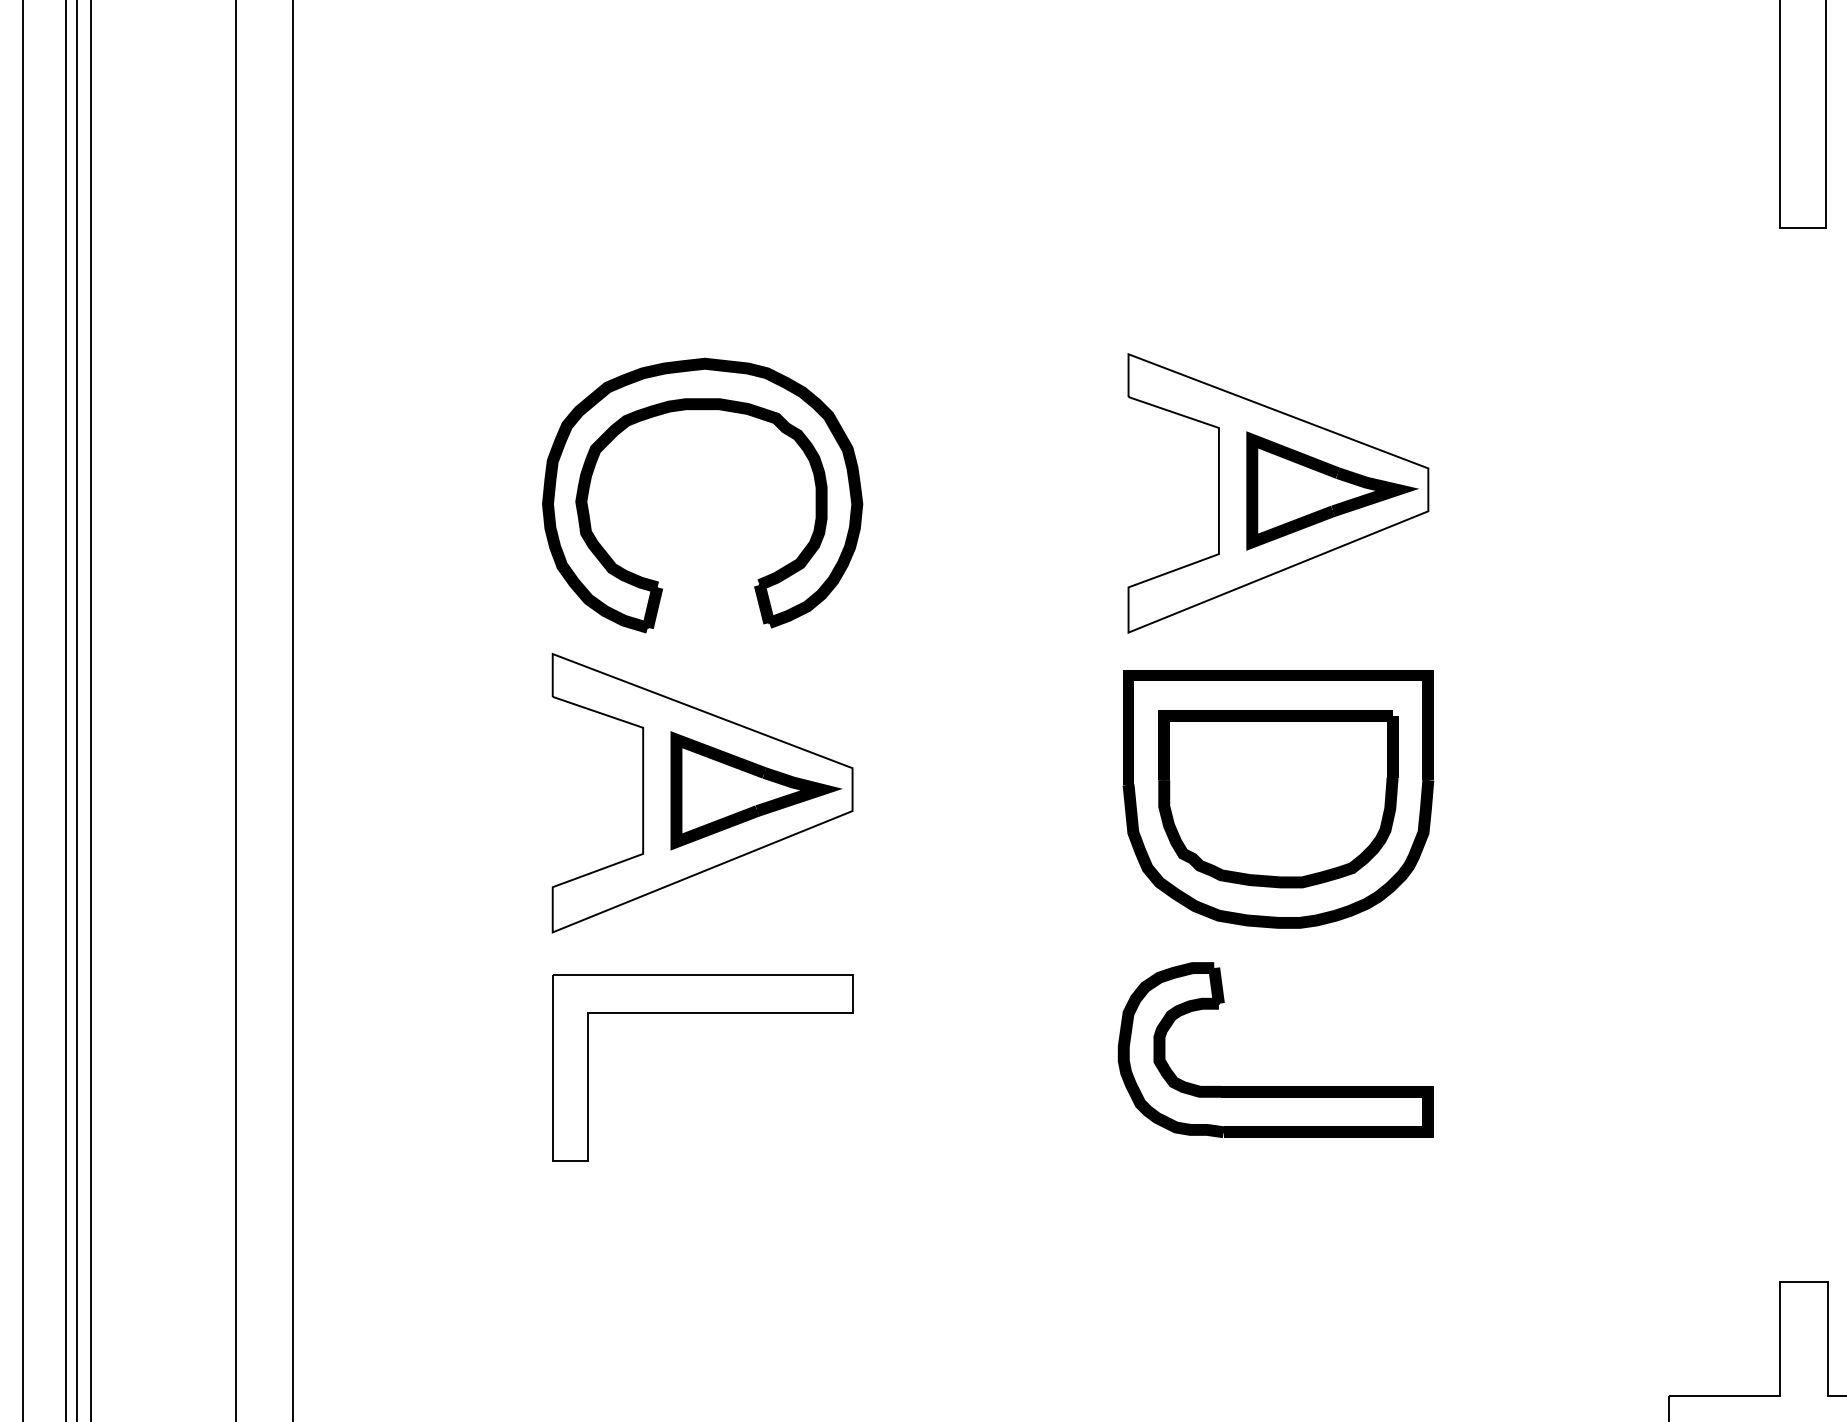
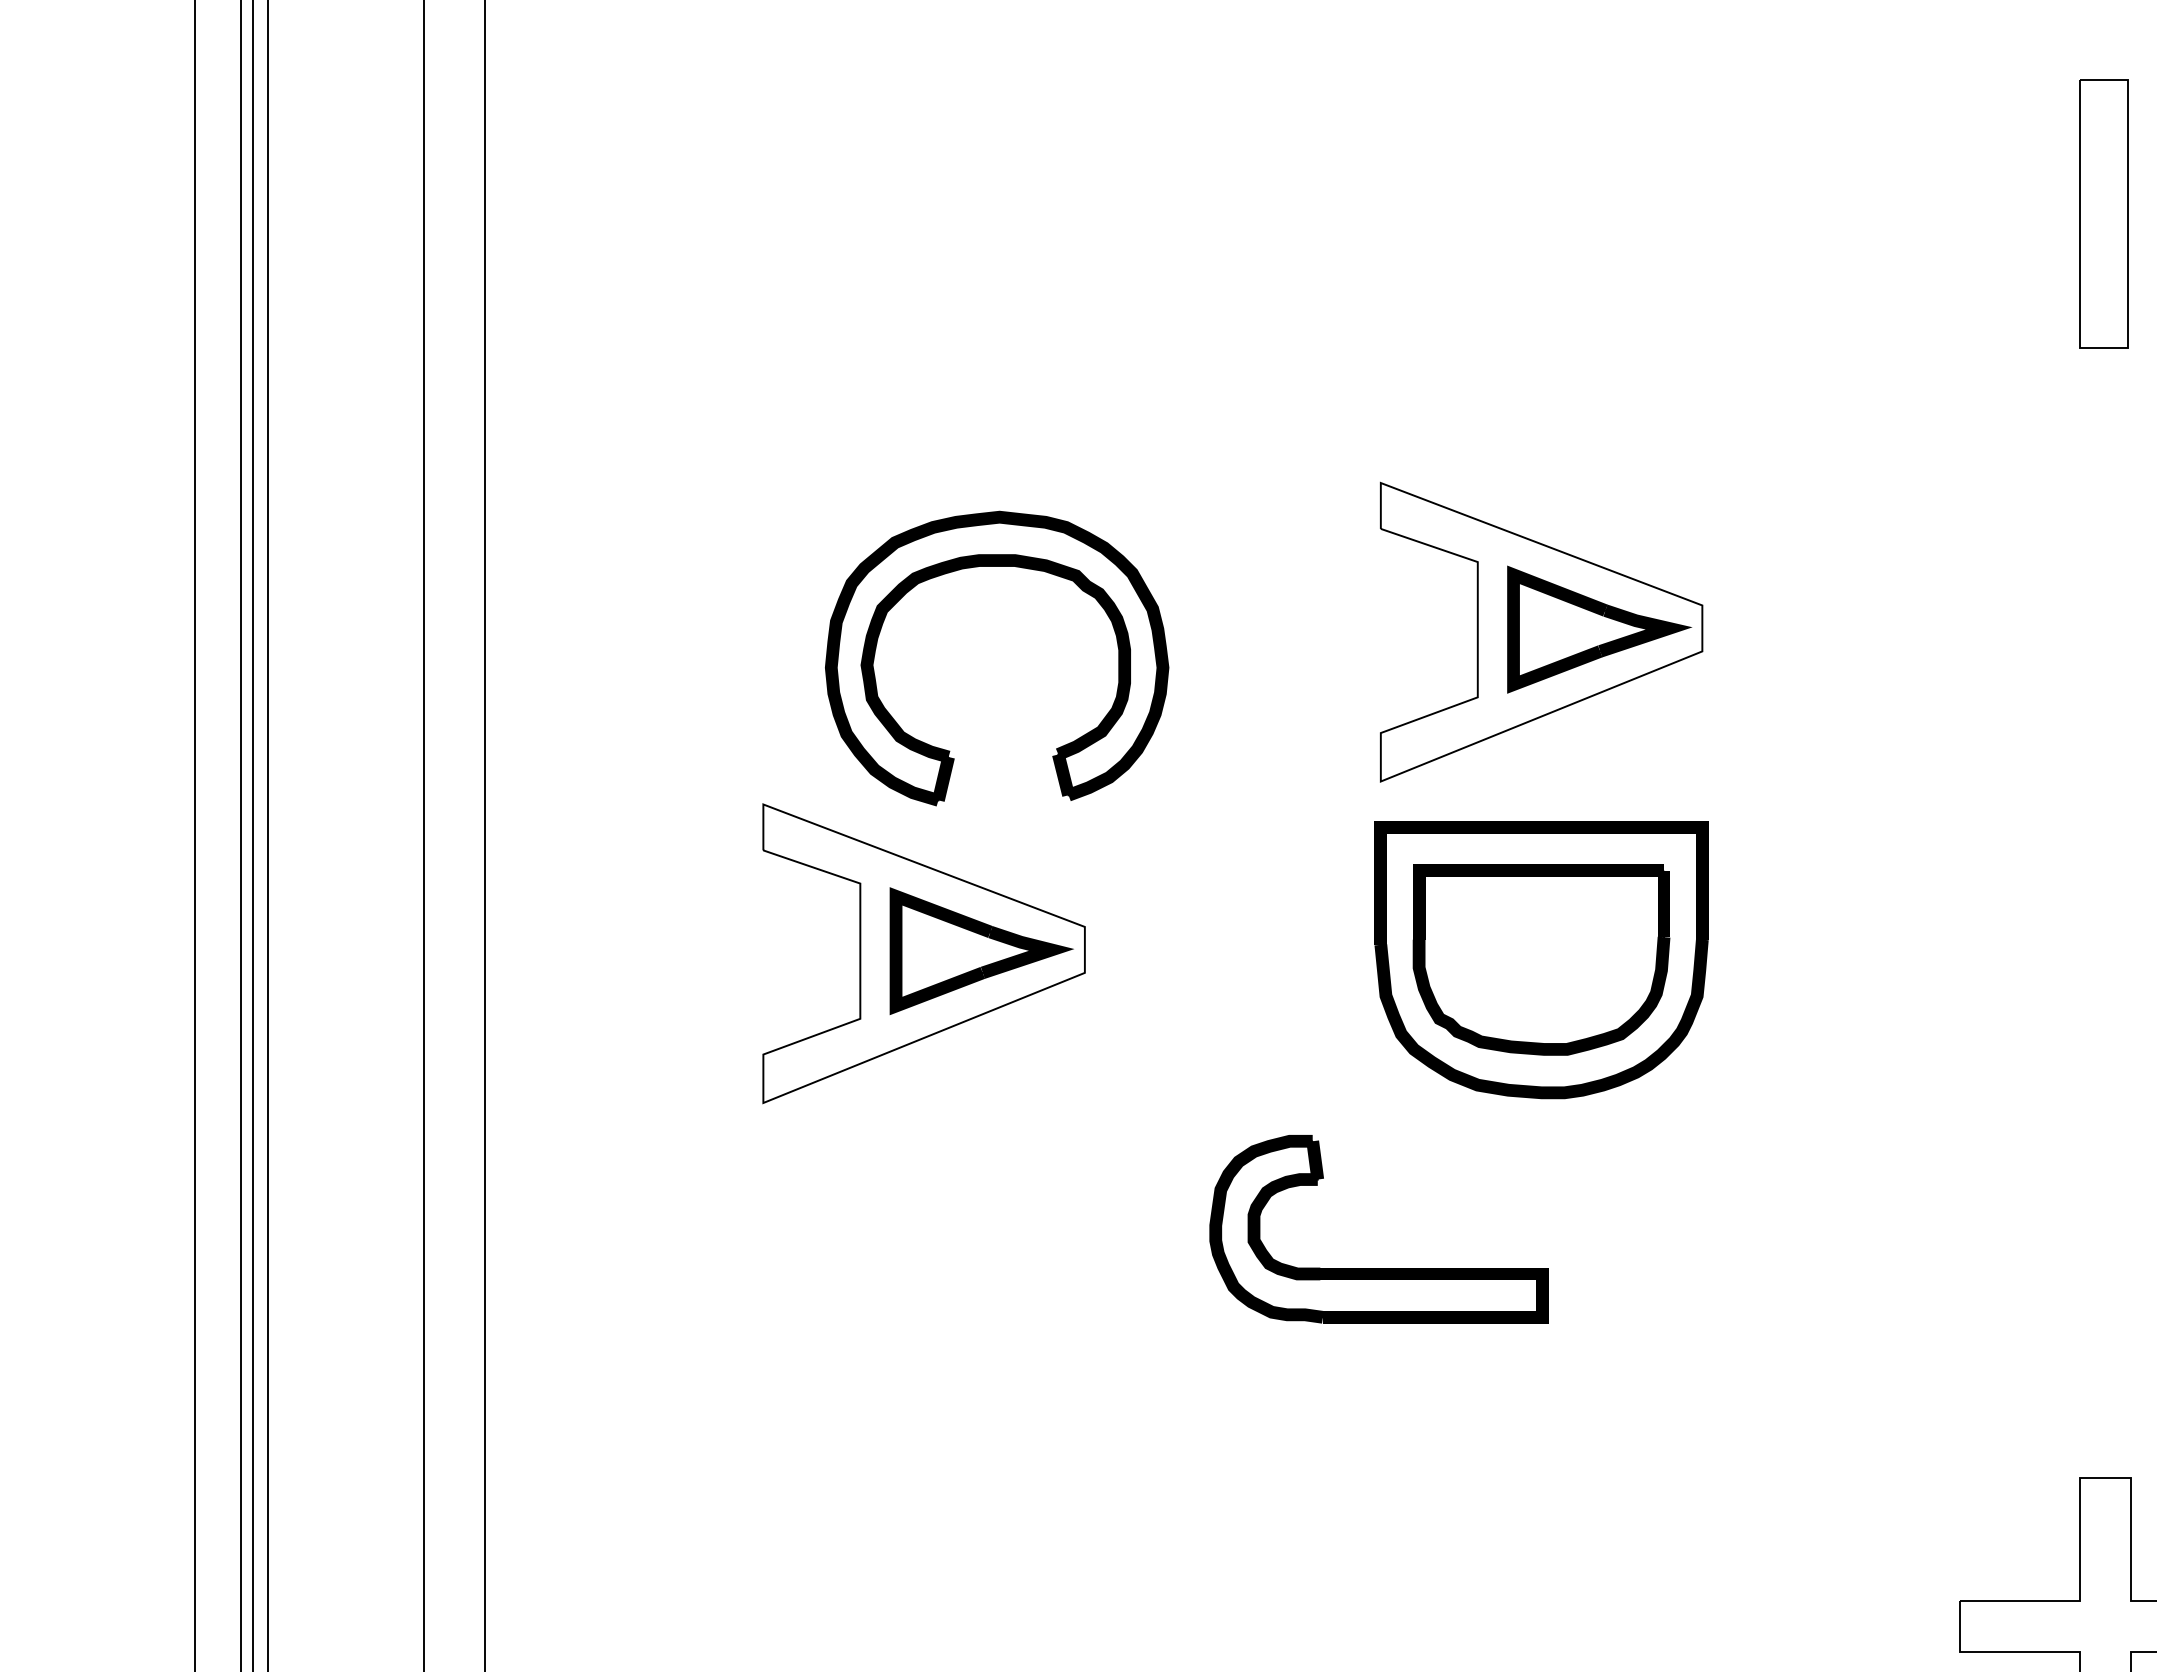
part: (703, 409) -> (997, 566), moved
part: (702, 1013) -> (923, 1190), removed
part: (1275, 1086) -> (1378, 1268), moved

